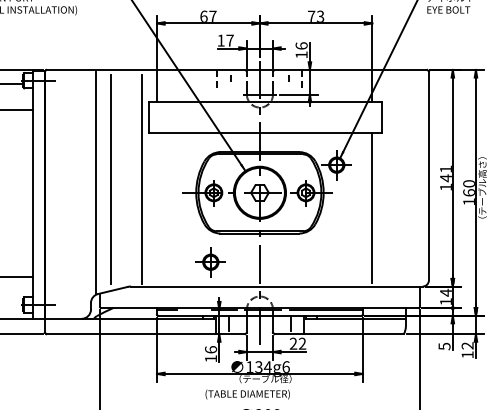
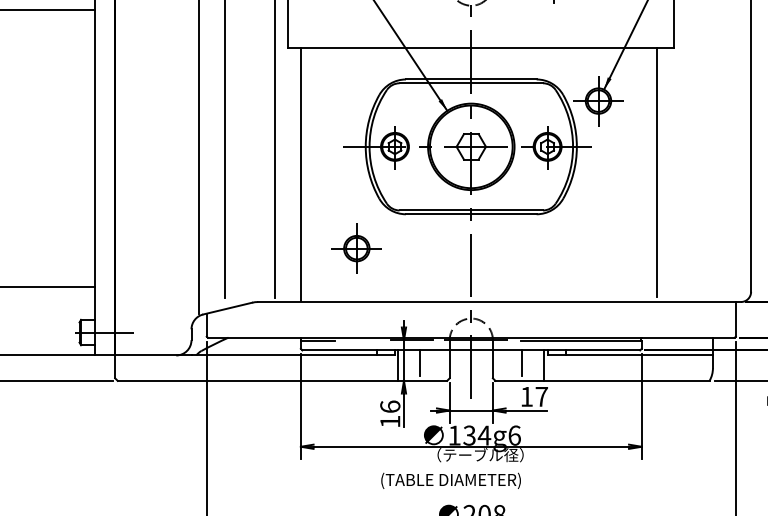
line: (157, 208) -> (301, 172), added
part: (210, 262) -> (356, 248), moved
text: (297, 343) -> (533, 396), 22 -> 17

